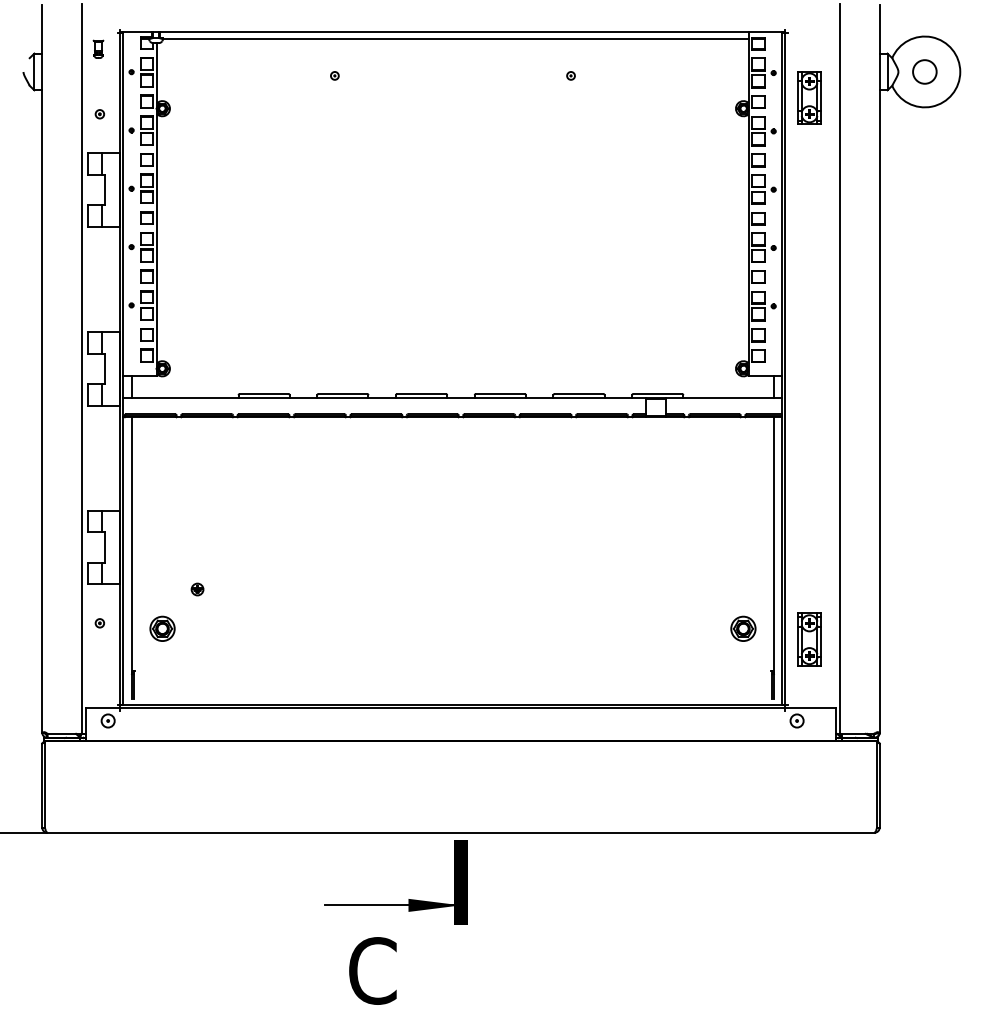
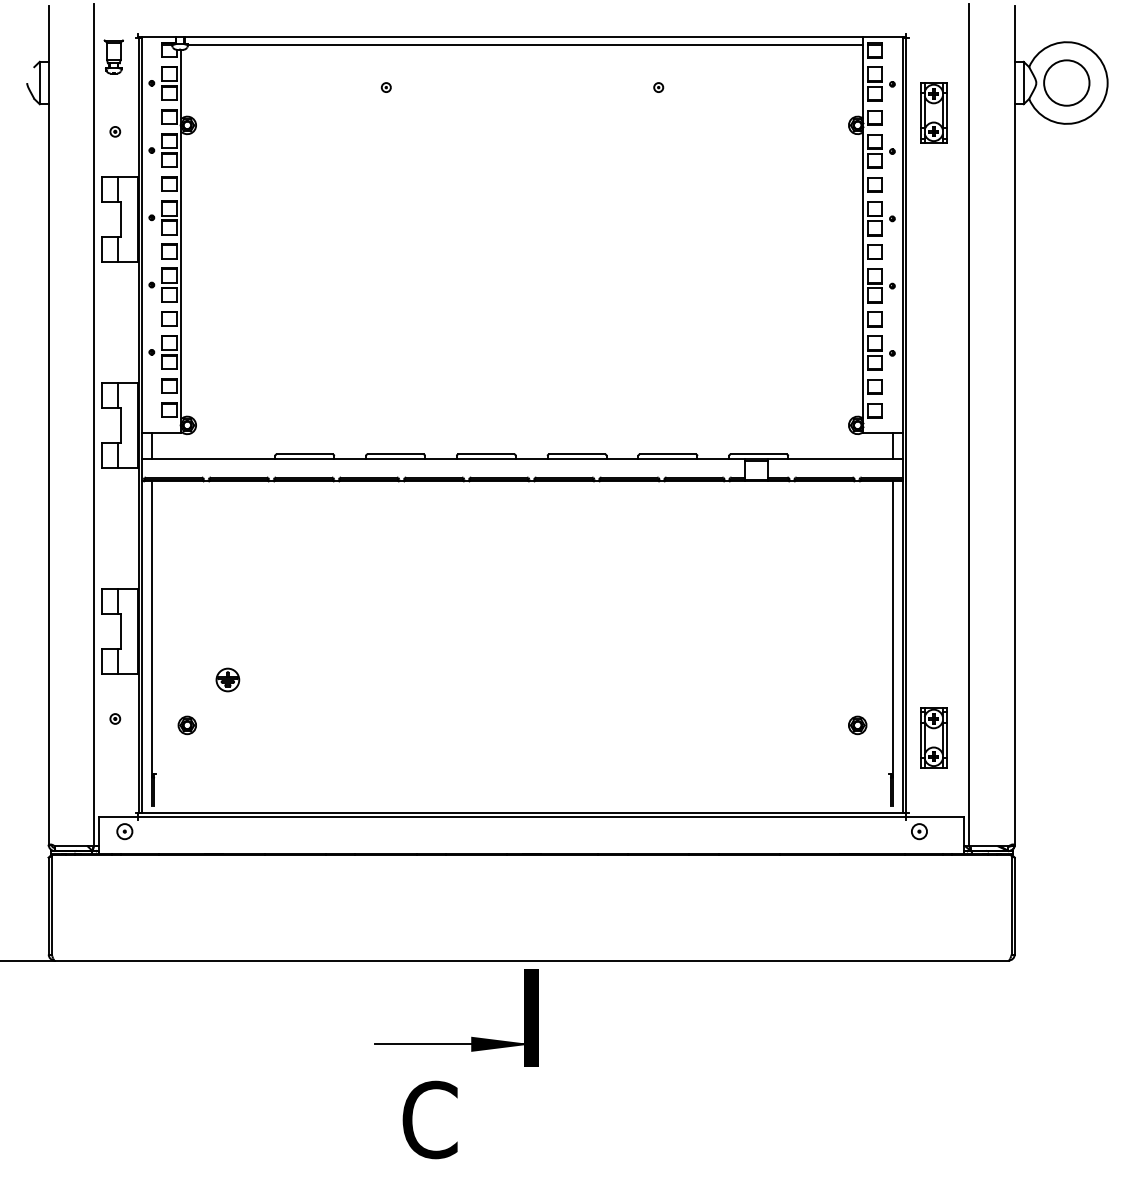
part: (98, 48) -> (113, 56), size x1.67
circle: (924, 71) -> (1066, 82), size x1.67
part: (197, 589) -> (227, 679), size x1.67
part: (161, 628) -> (186, 725), size x0.62
part: (743, 628) -> (857, 725), size x0.62

